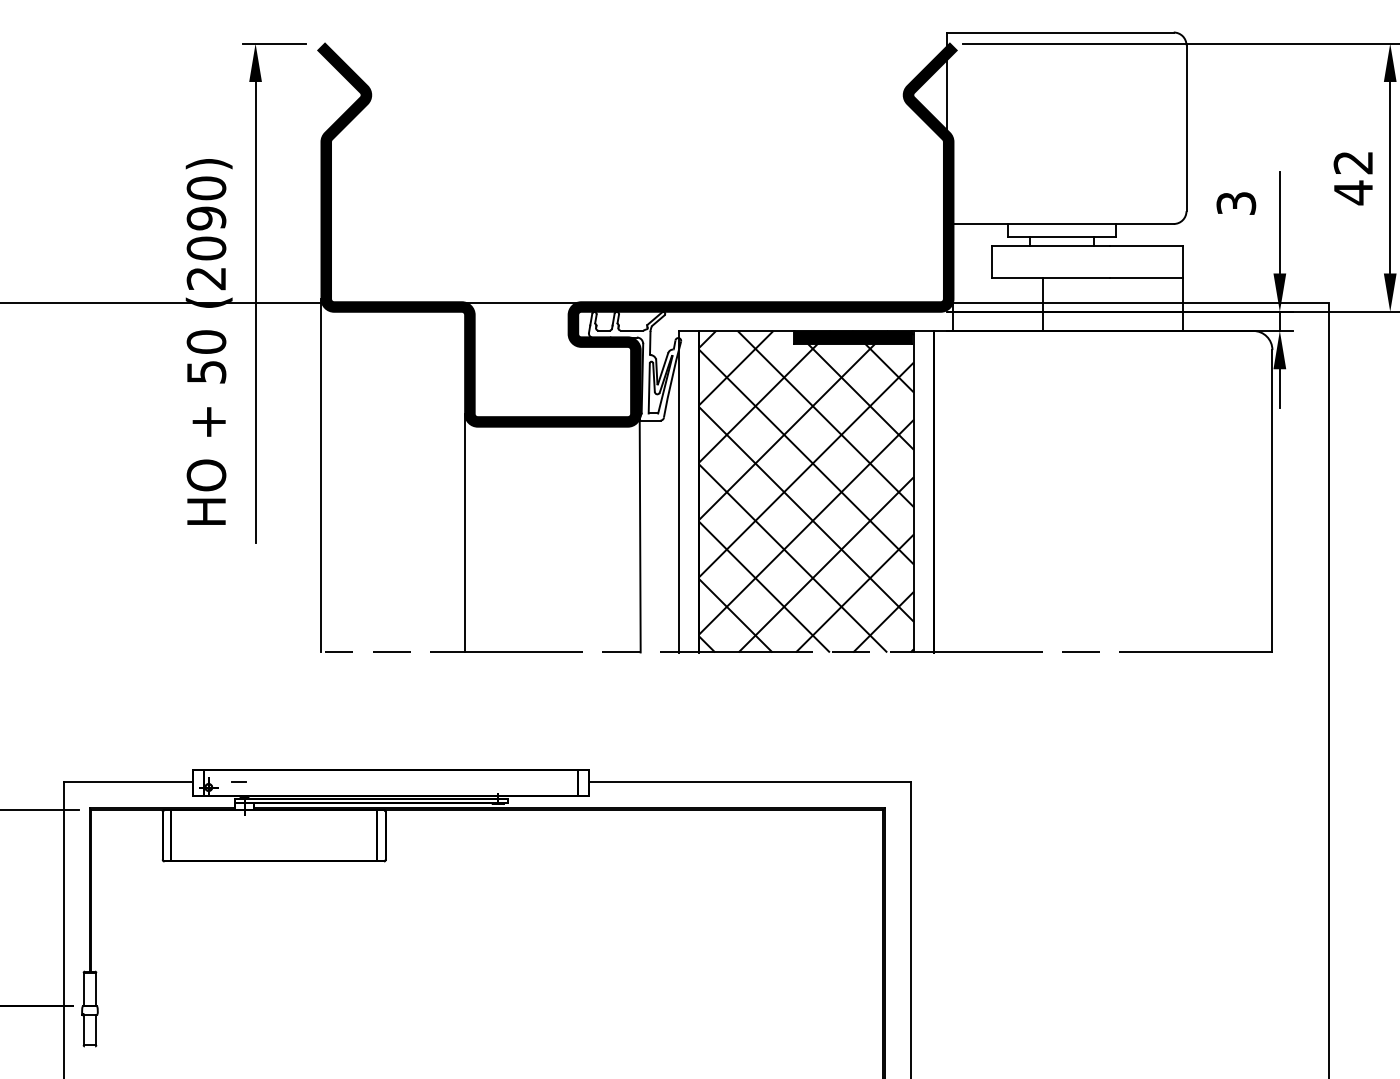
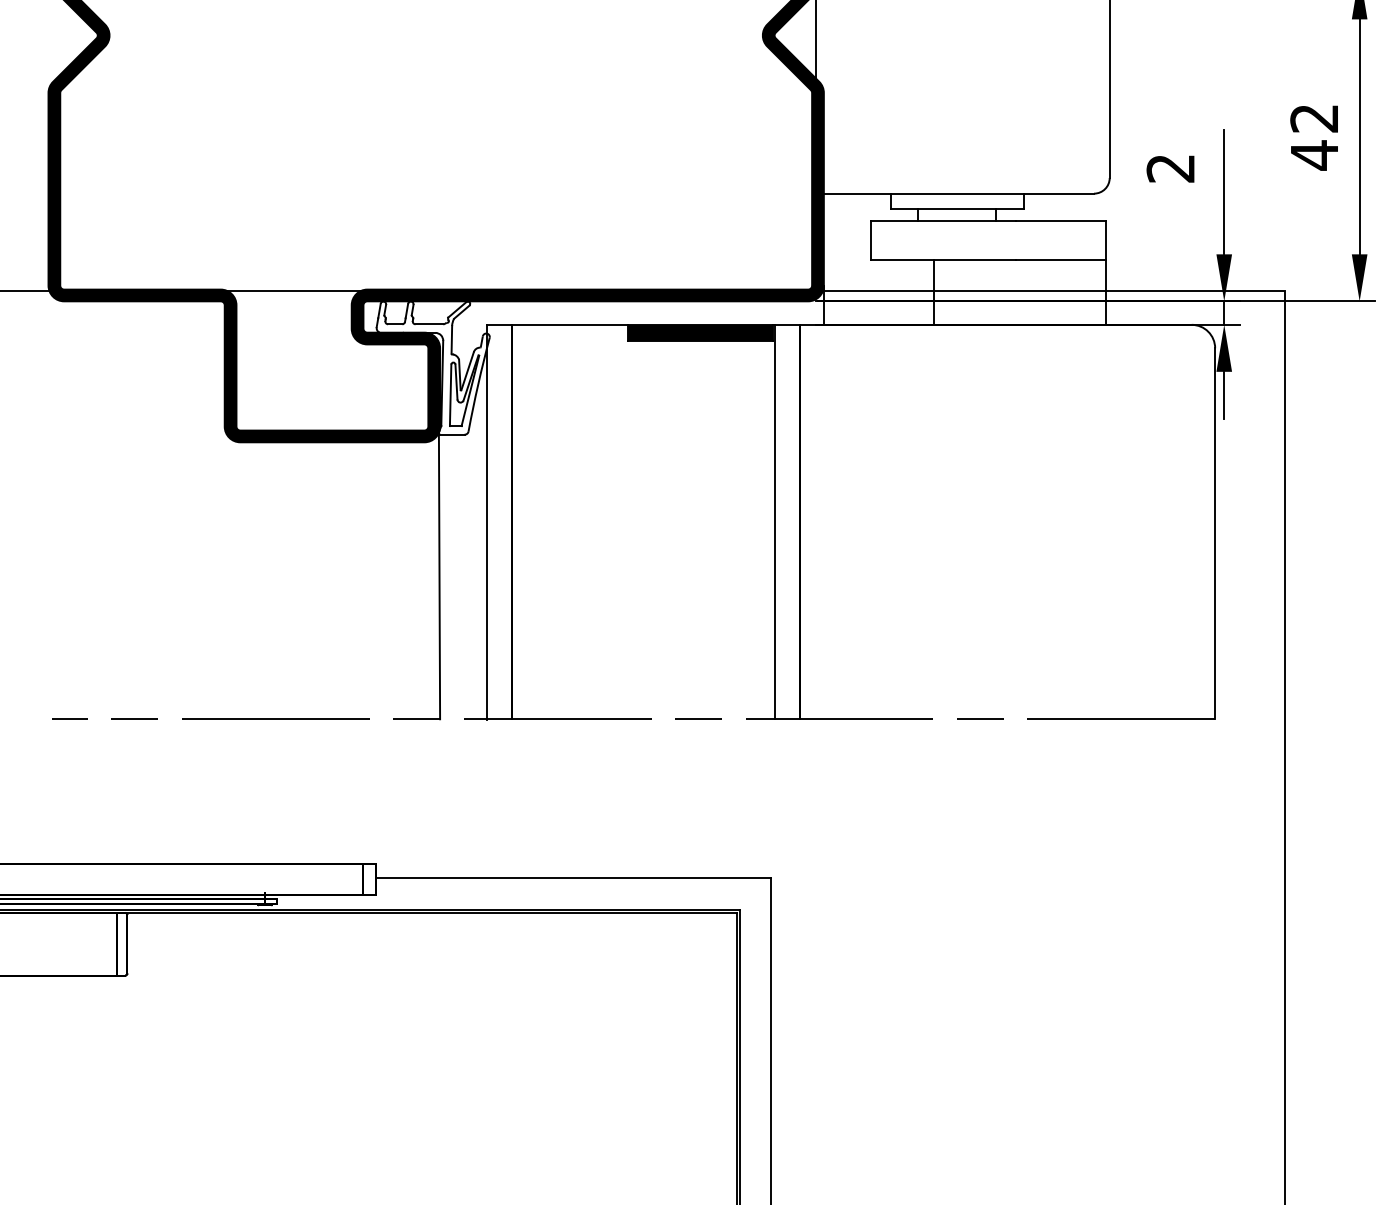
text: (1236, 203) -> (1171, 168), 3 -> 2
line: (321, 475) -> (48, 502), removed
hatch: (806, 491) -> (643, 521), removed
line: (465, 532) -> (225, 572), removed

